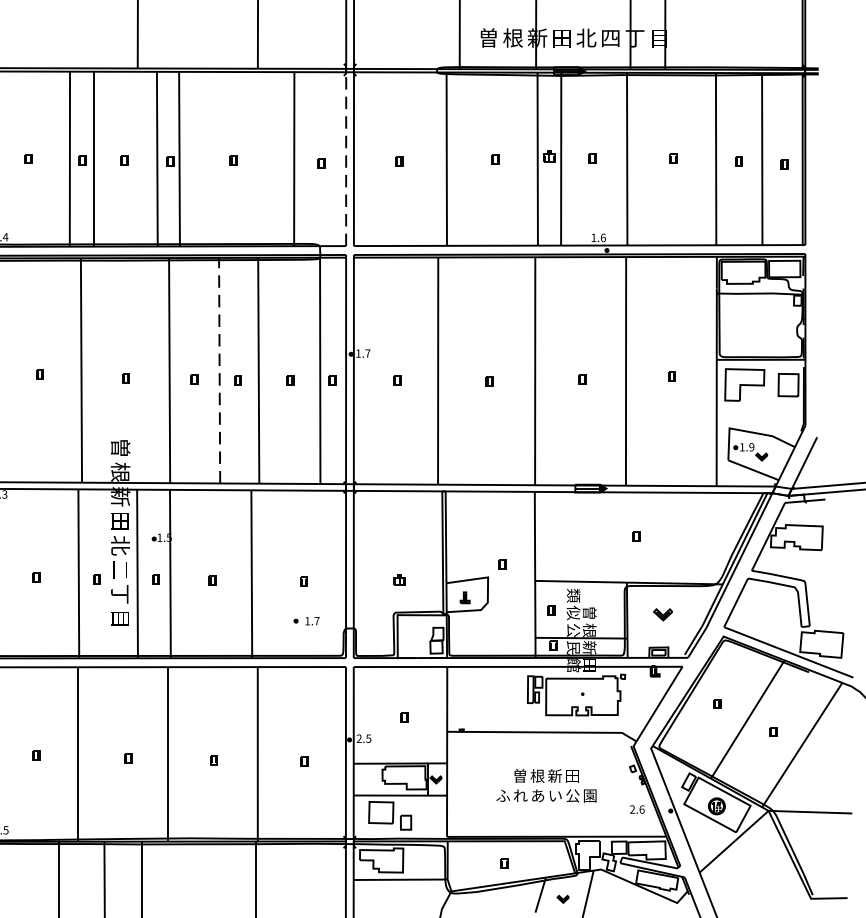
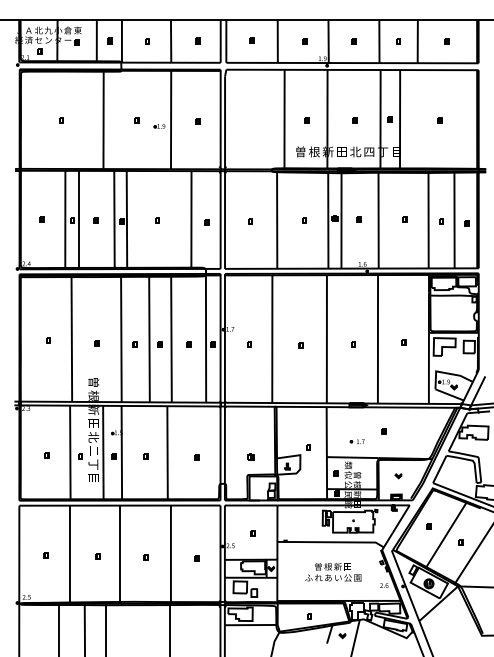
line: (345, 158) -> (220, 219), dashed -> solid
line: (219, 368) -> (149, 337), dashed -> solid
part: (662, 615) -> (398, 476), size x0.62
part: (305, 620) -> (356, 441), moved

